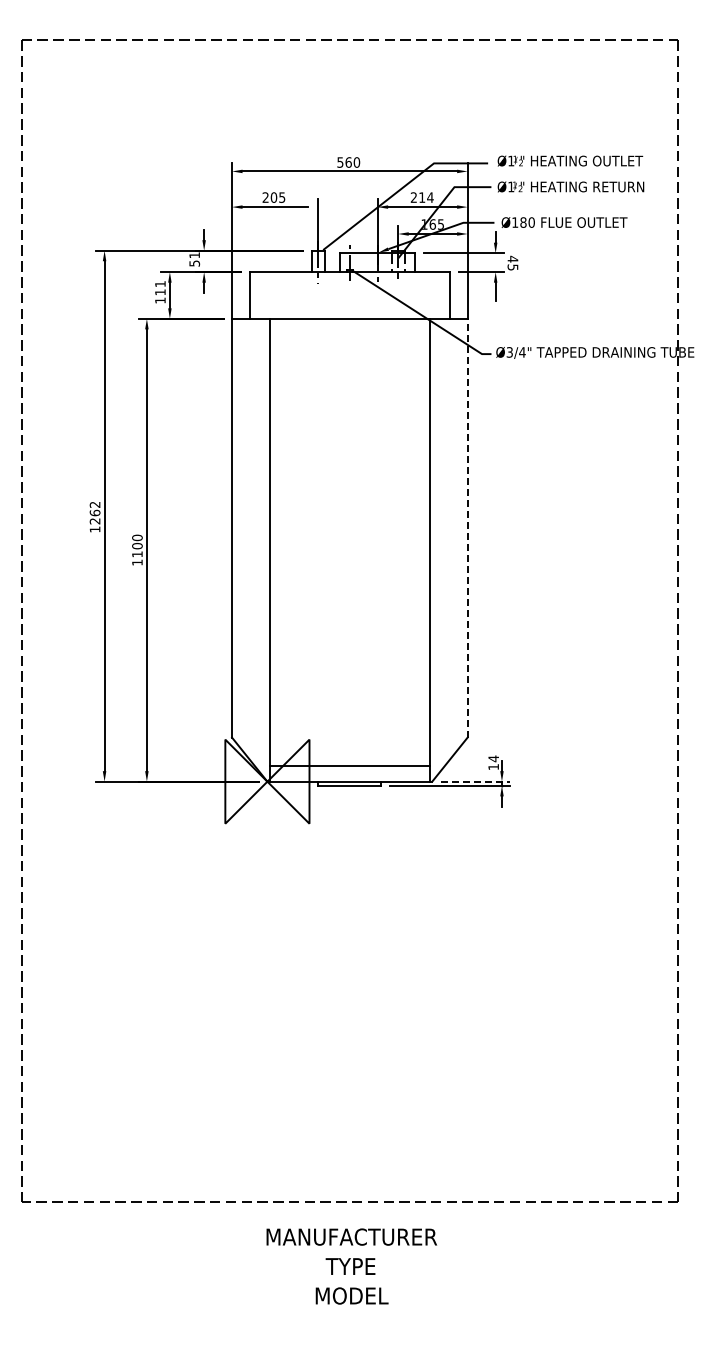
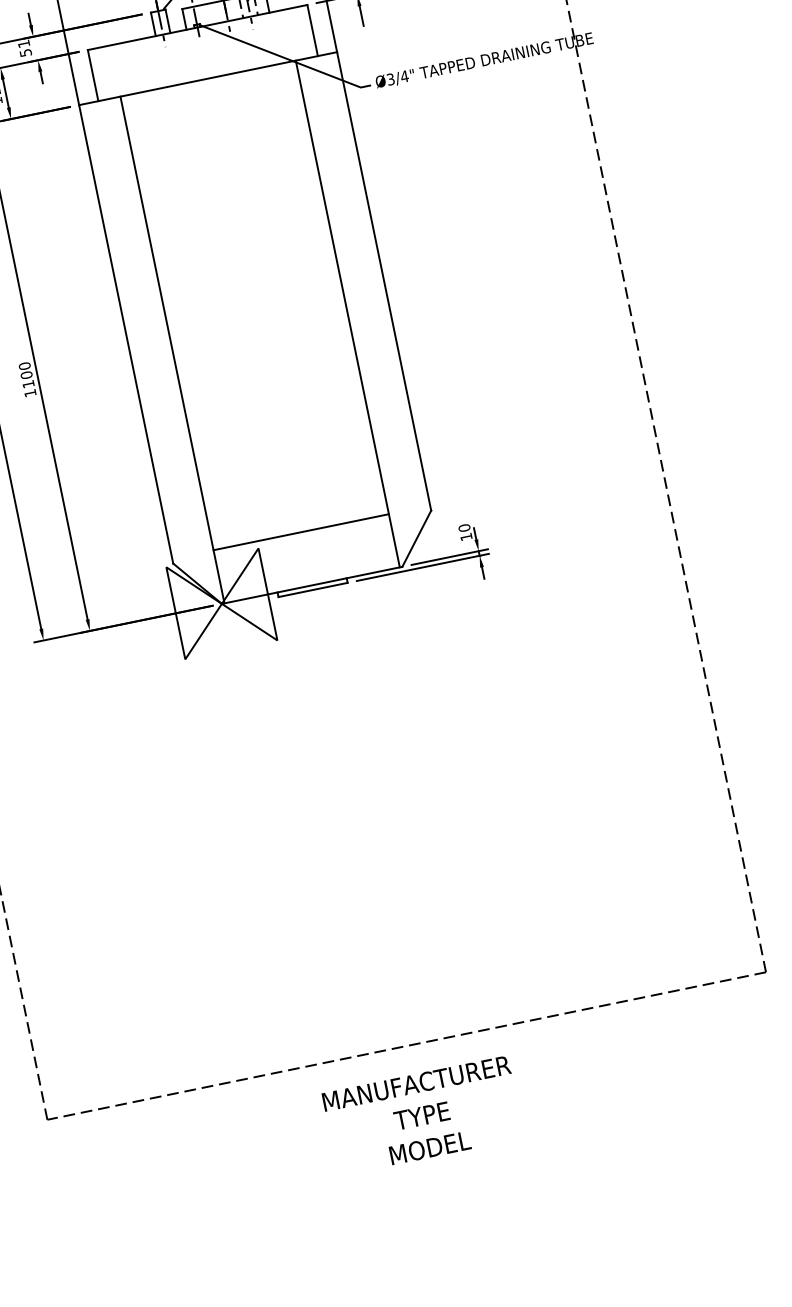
line: (467, 527) -> (383, 280), dashed -> solid
text: (493, 758) -> (464, 527), 14 -> 10
line: (349, 766) -> (300, 532), moved
line: (475, 781) -> (449, 556), dashed -> solid

